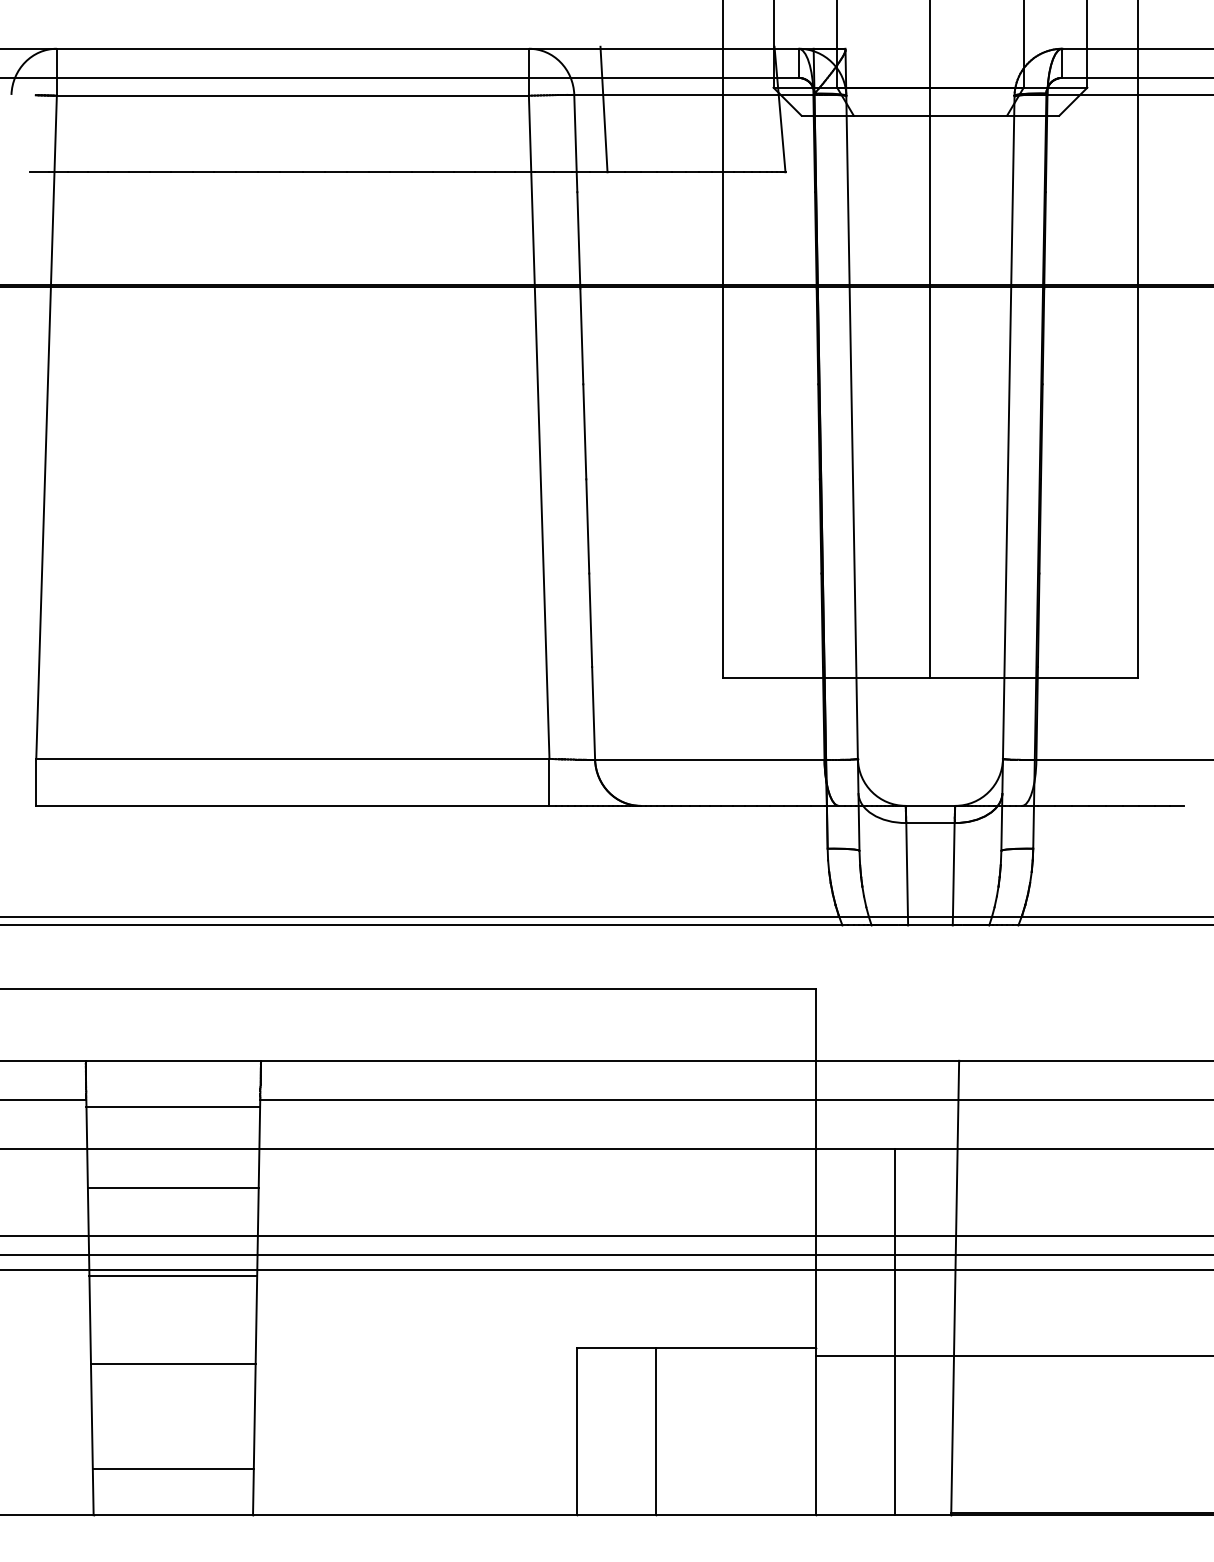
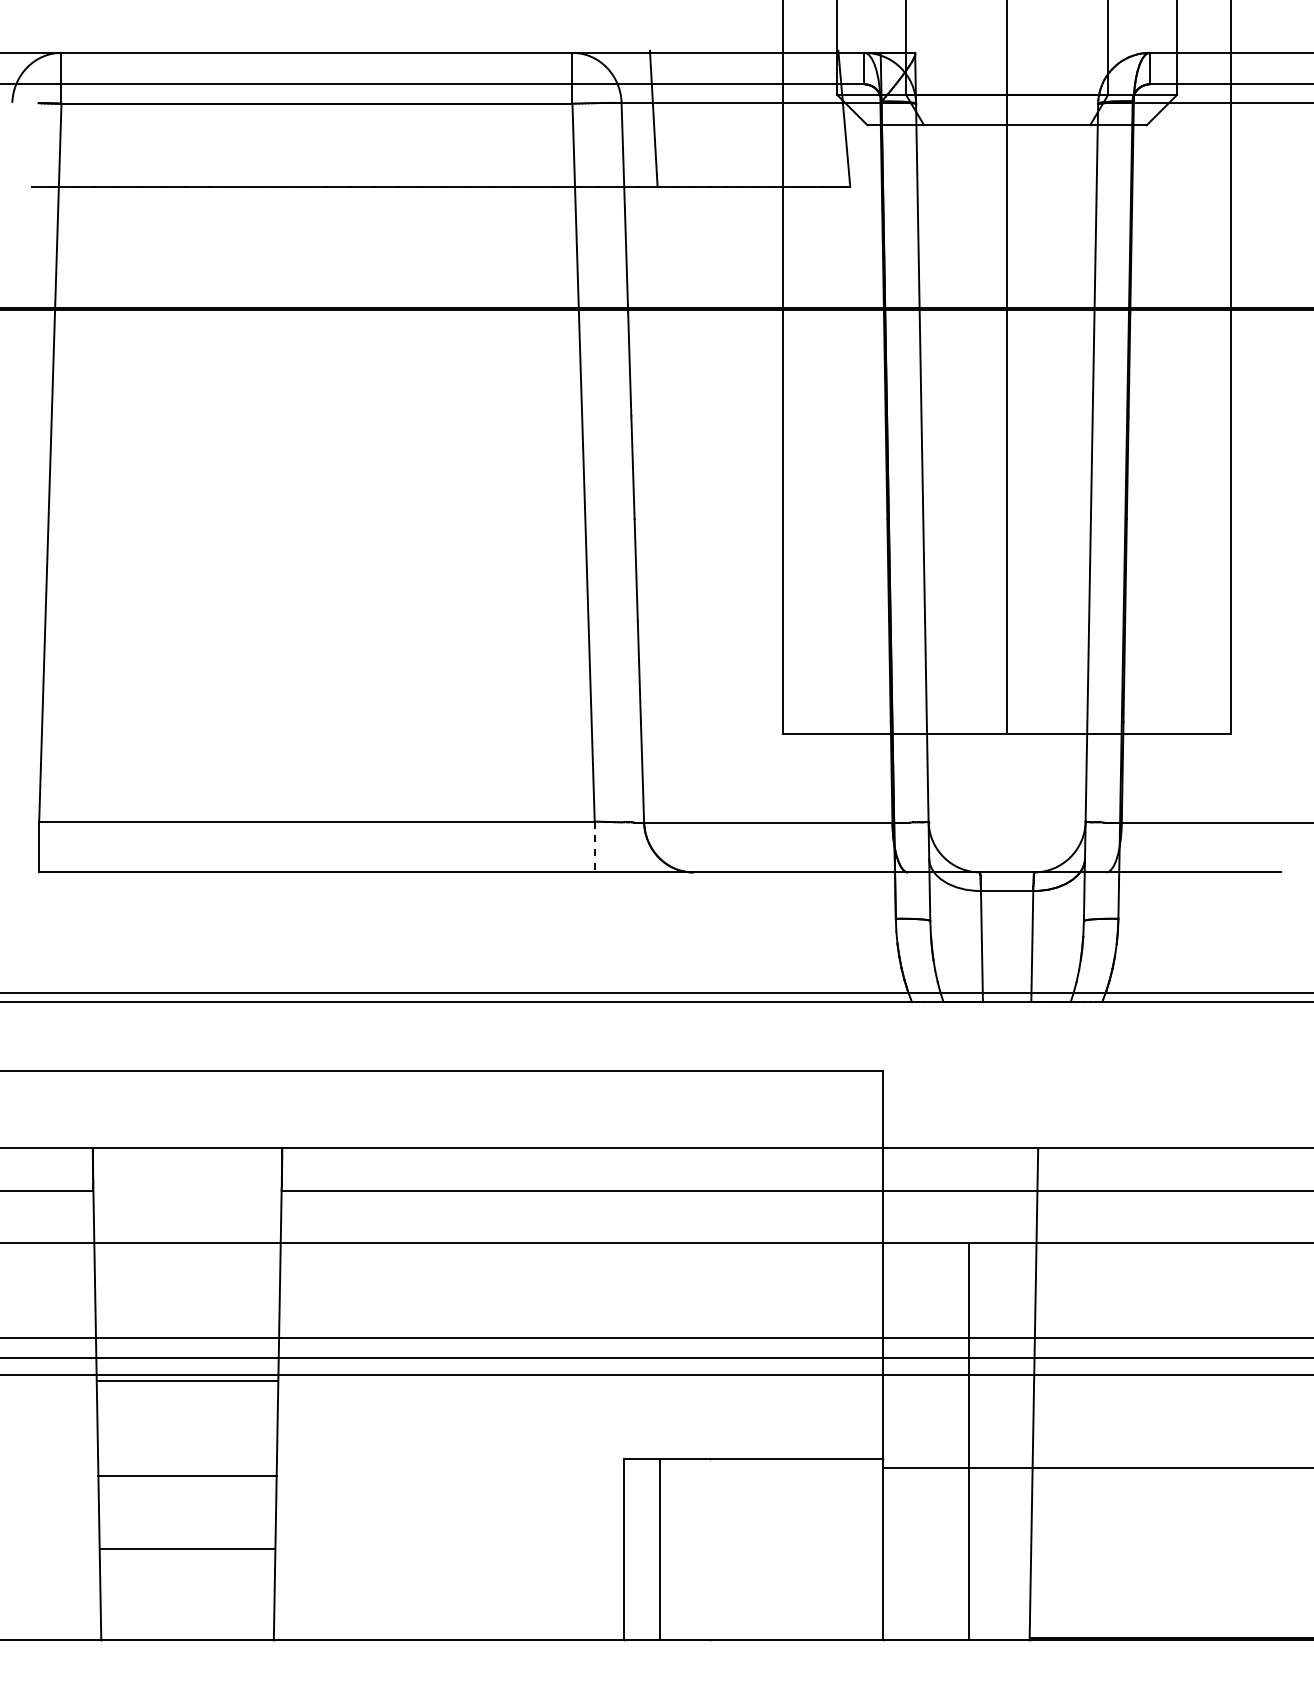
line: (549, 782) -> (594, 847), solid -> dashed
line: (173, 1107) -> (187, 1198), removed
line: (173, 1188) -> (187, 1286), removed
line: (656, 1431) -> (660, 1549), moved
line: (173, 1469) -> (187, 1549), moved

